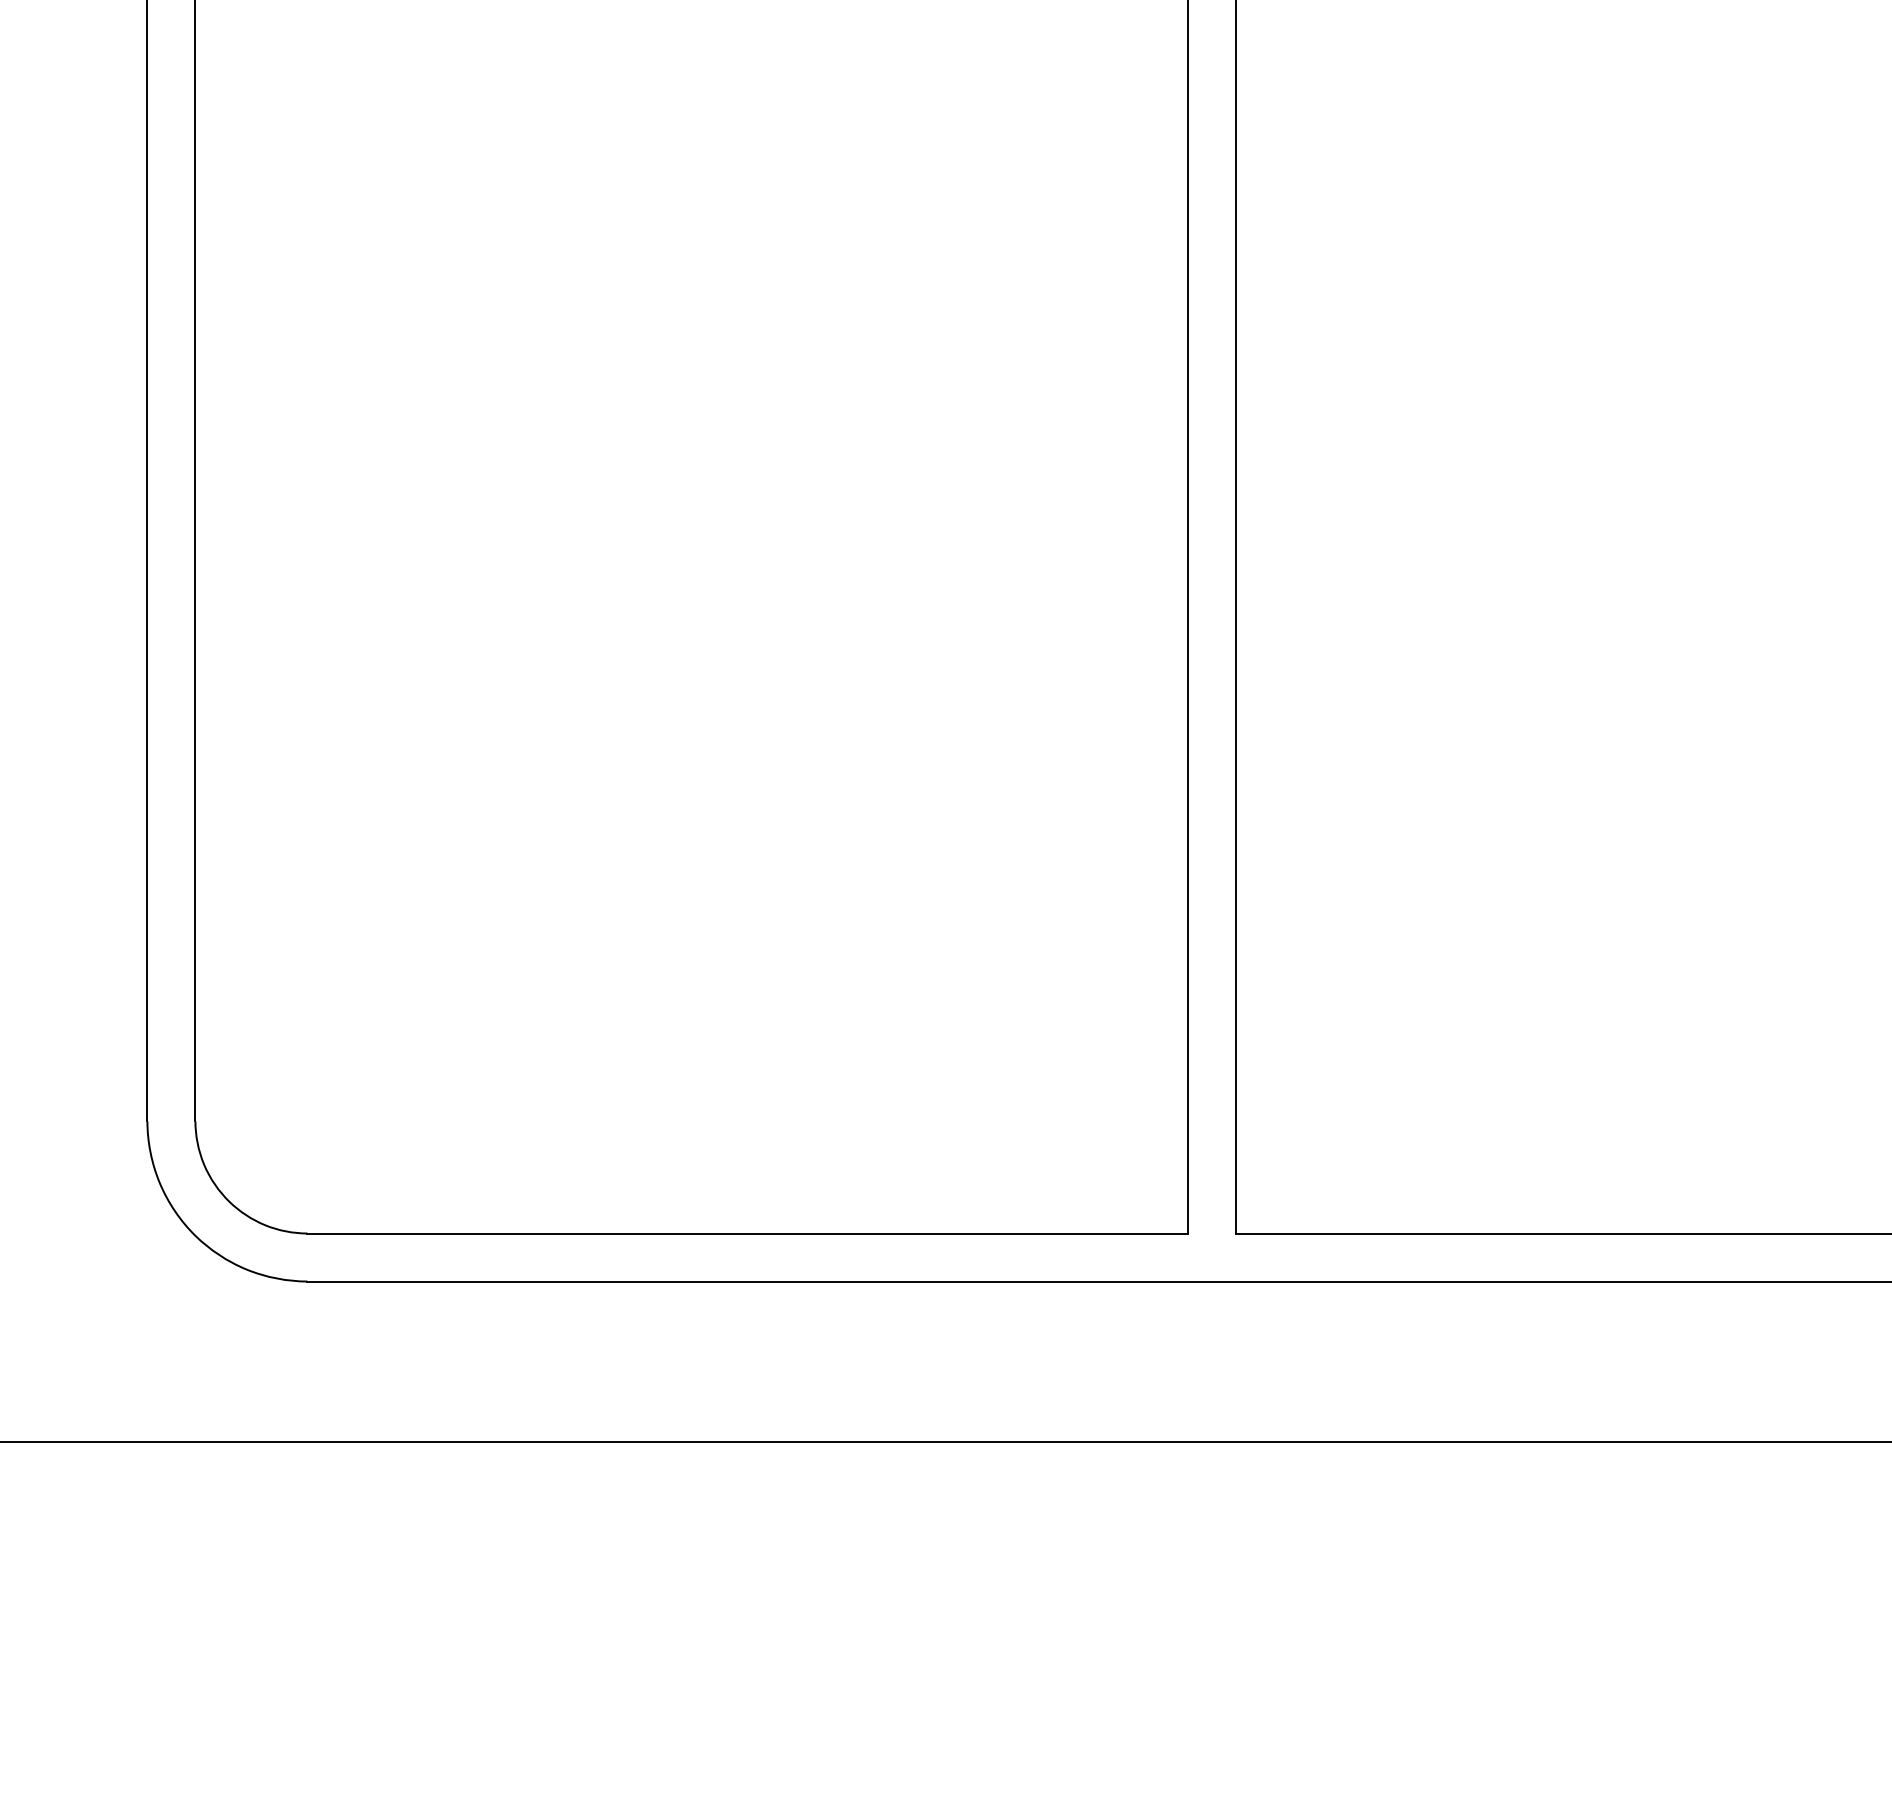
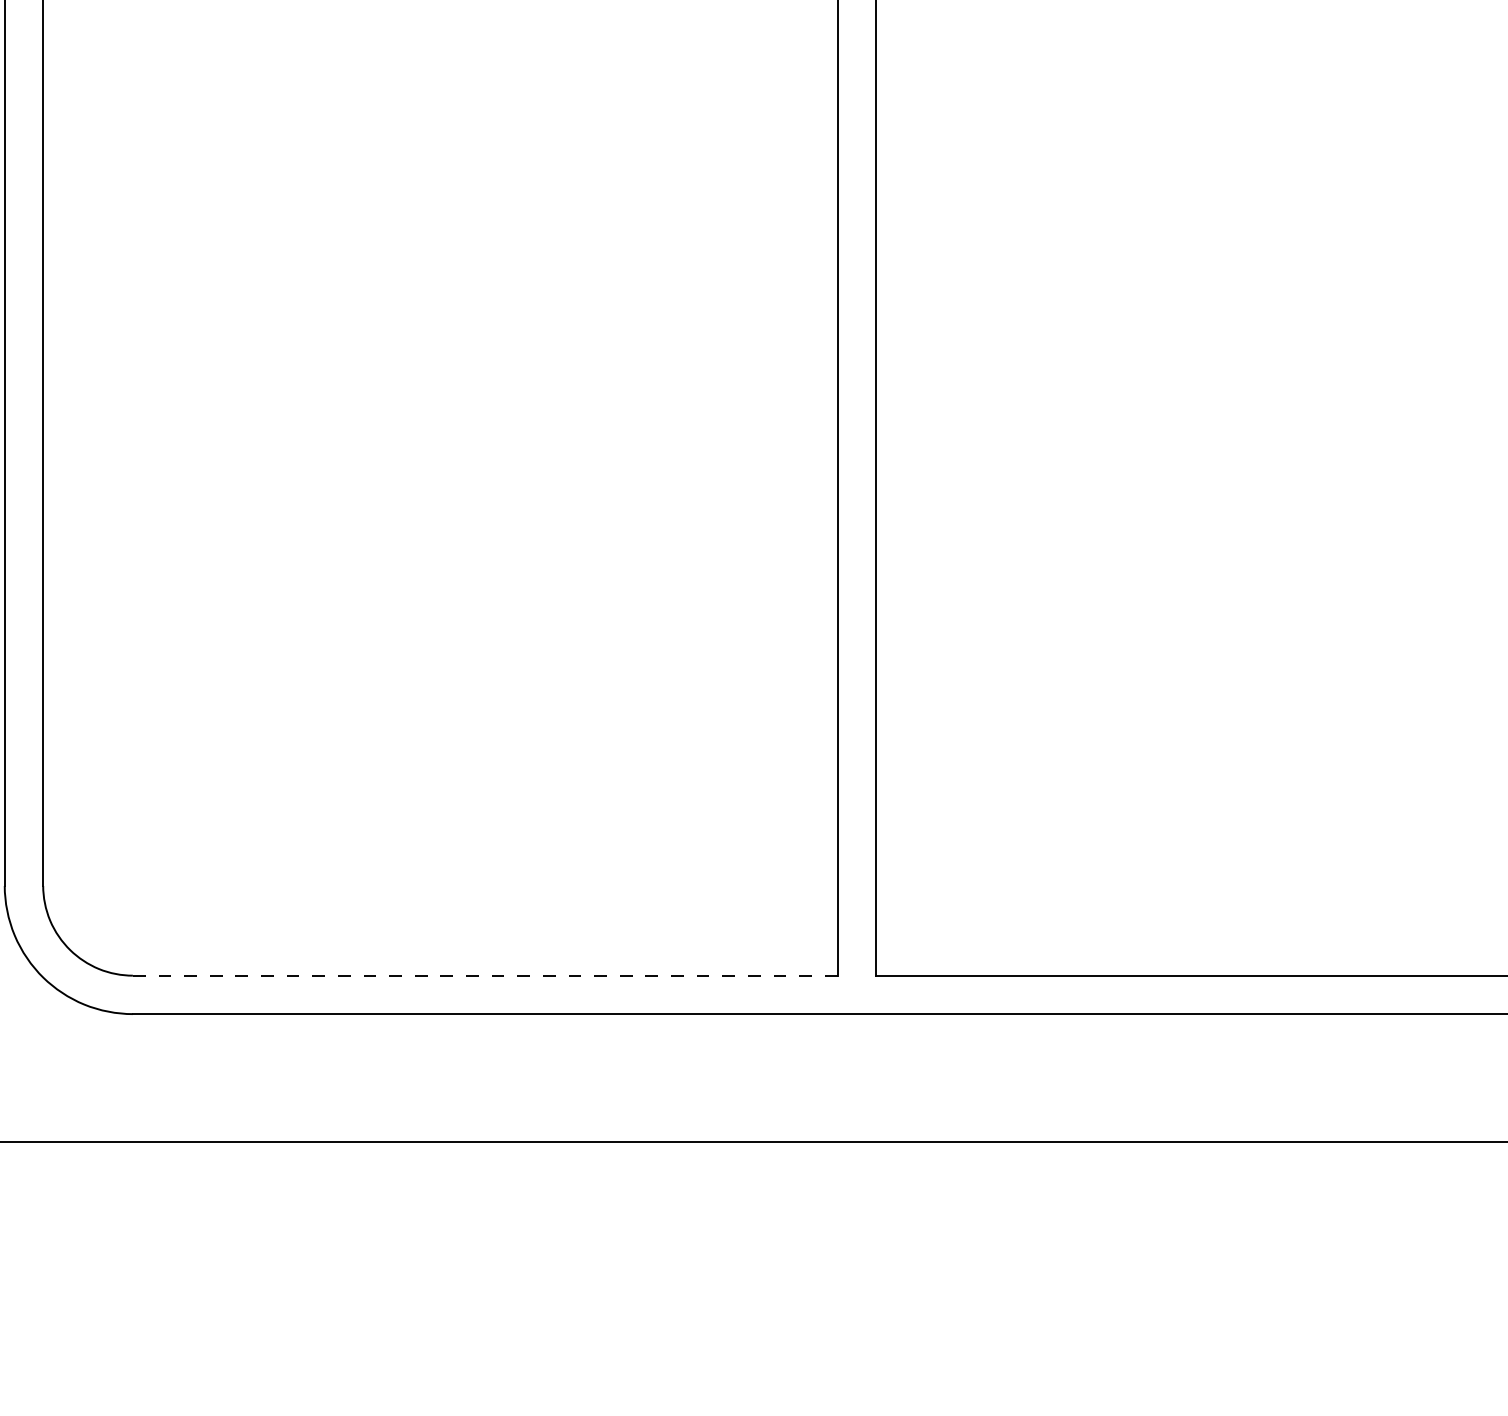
line: (748, 1233) -> (485, 975), solid -> dashed

